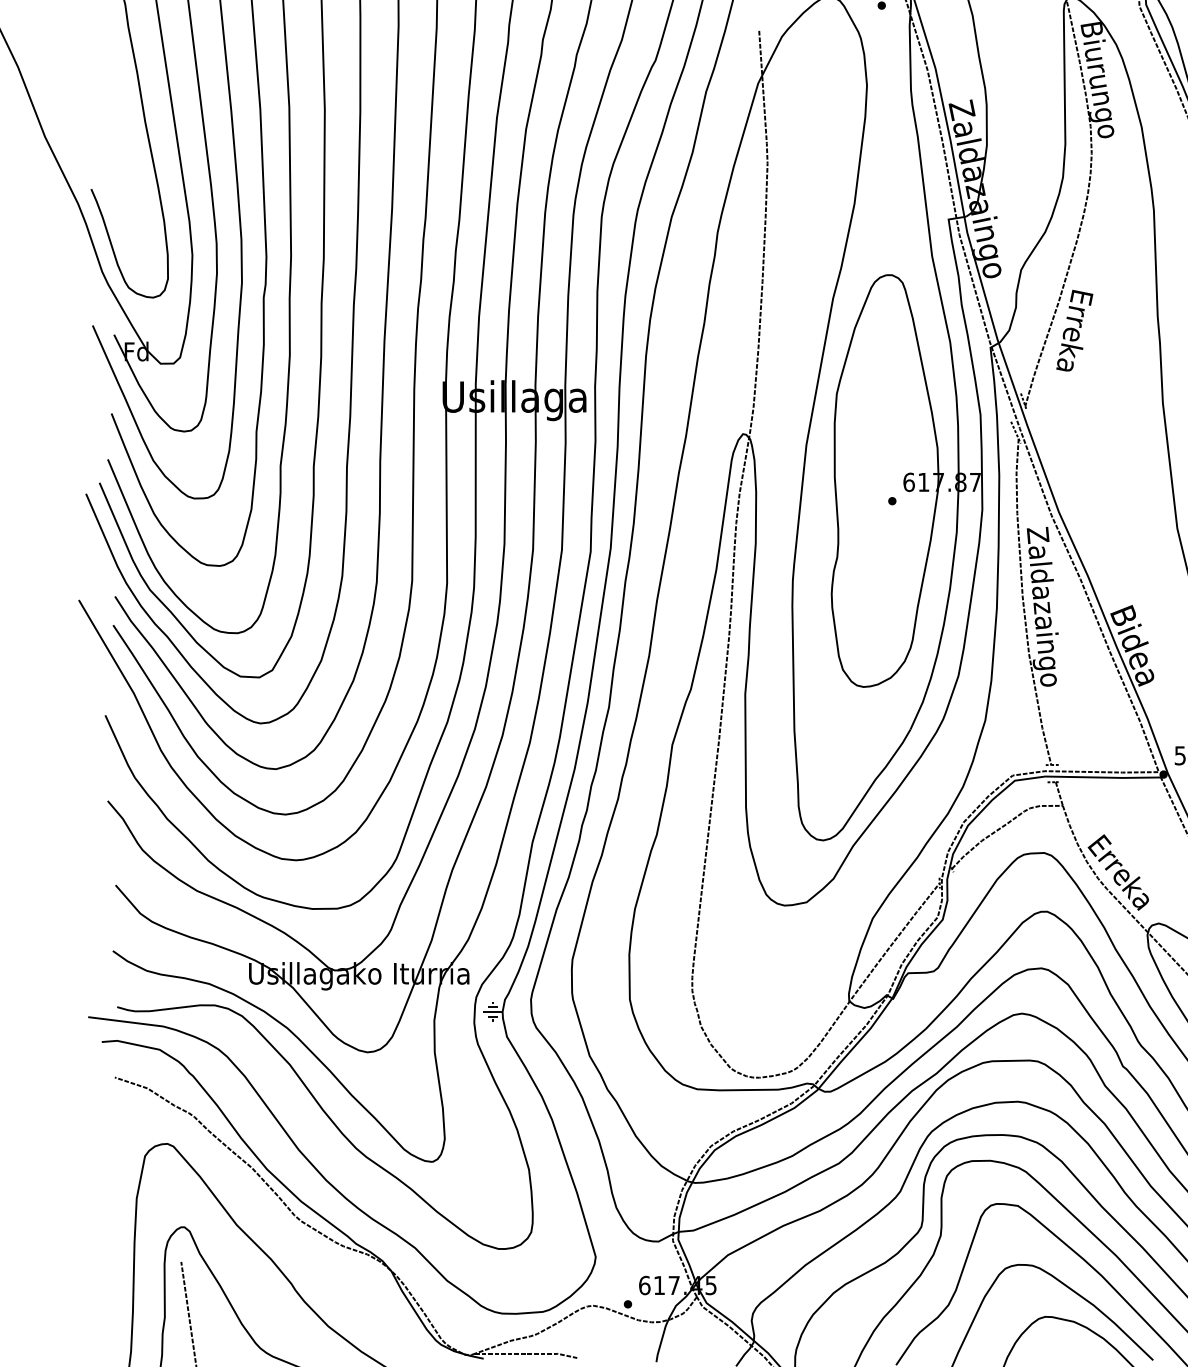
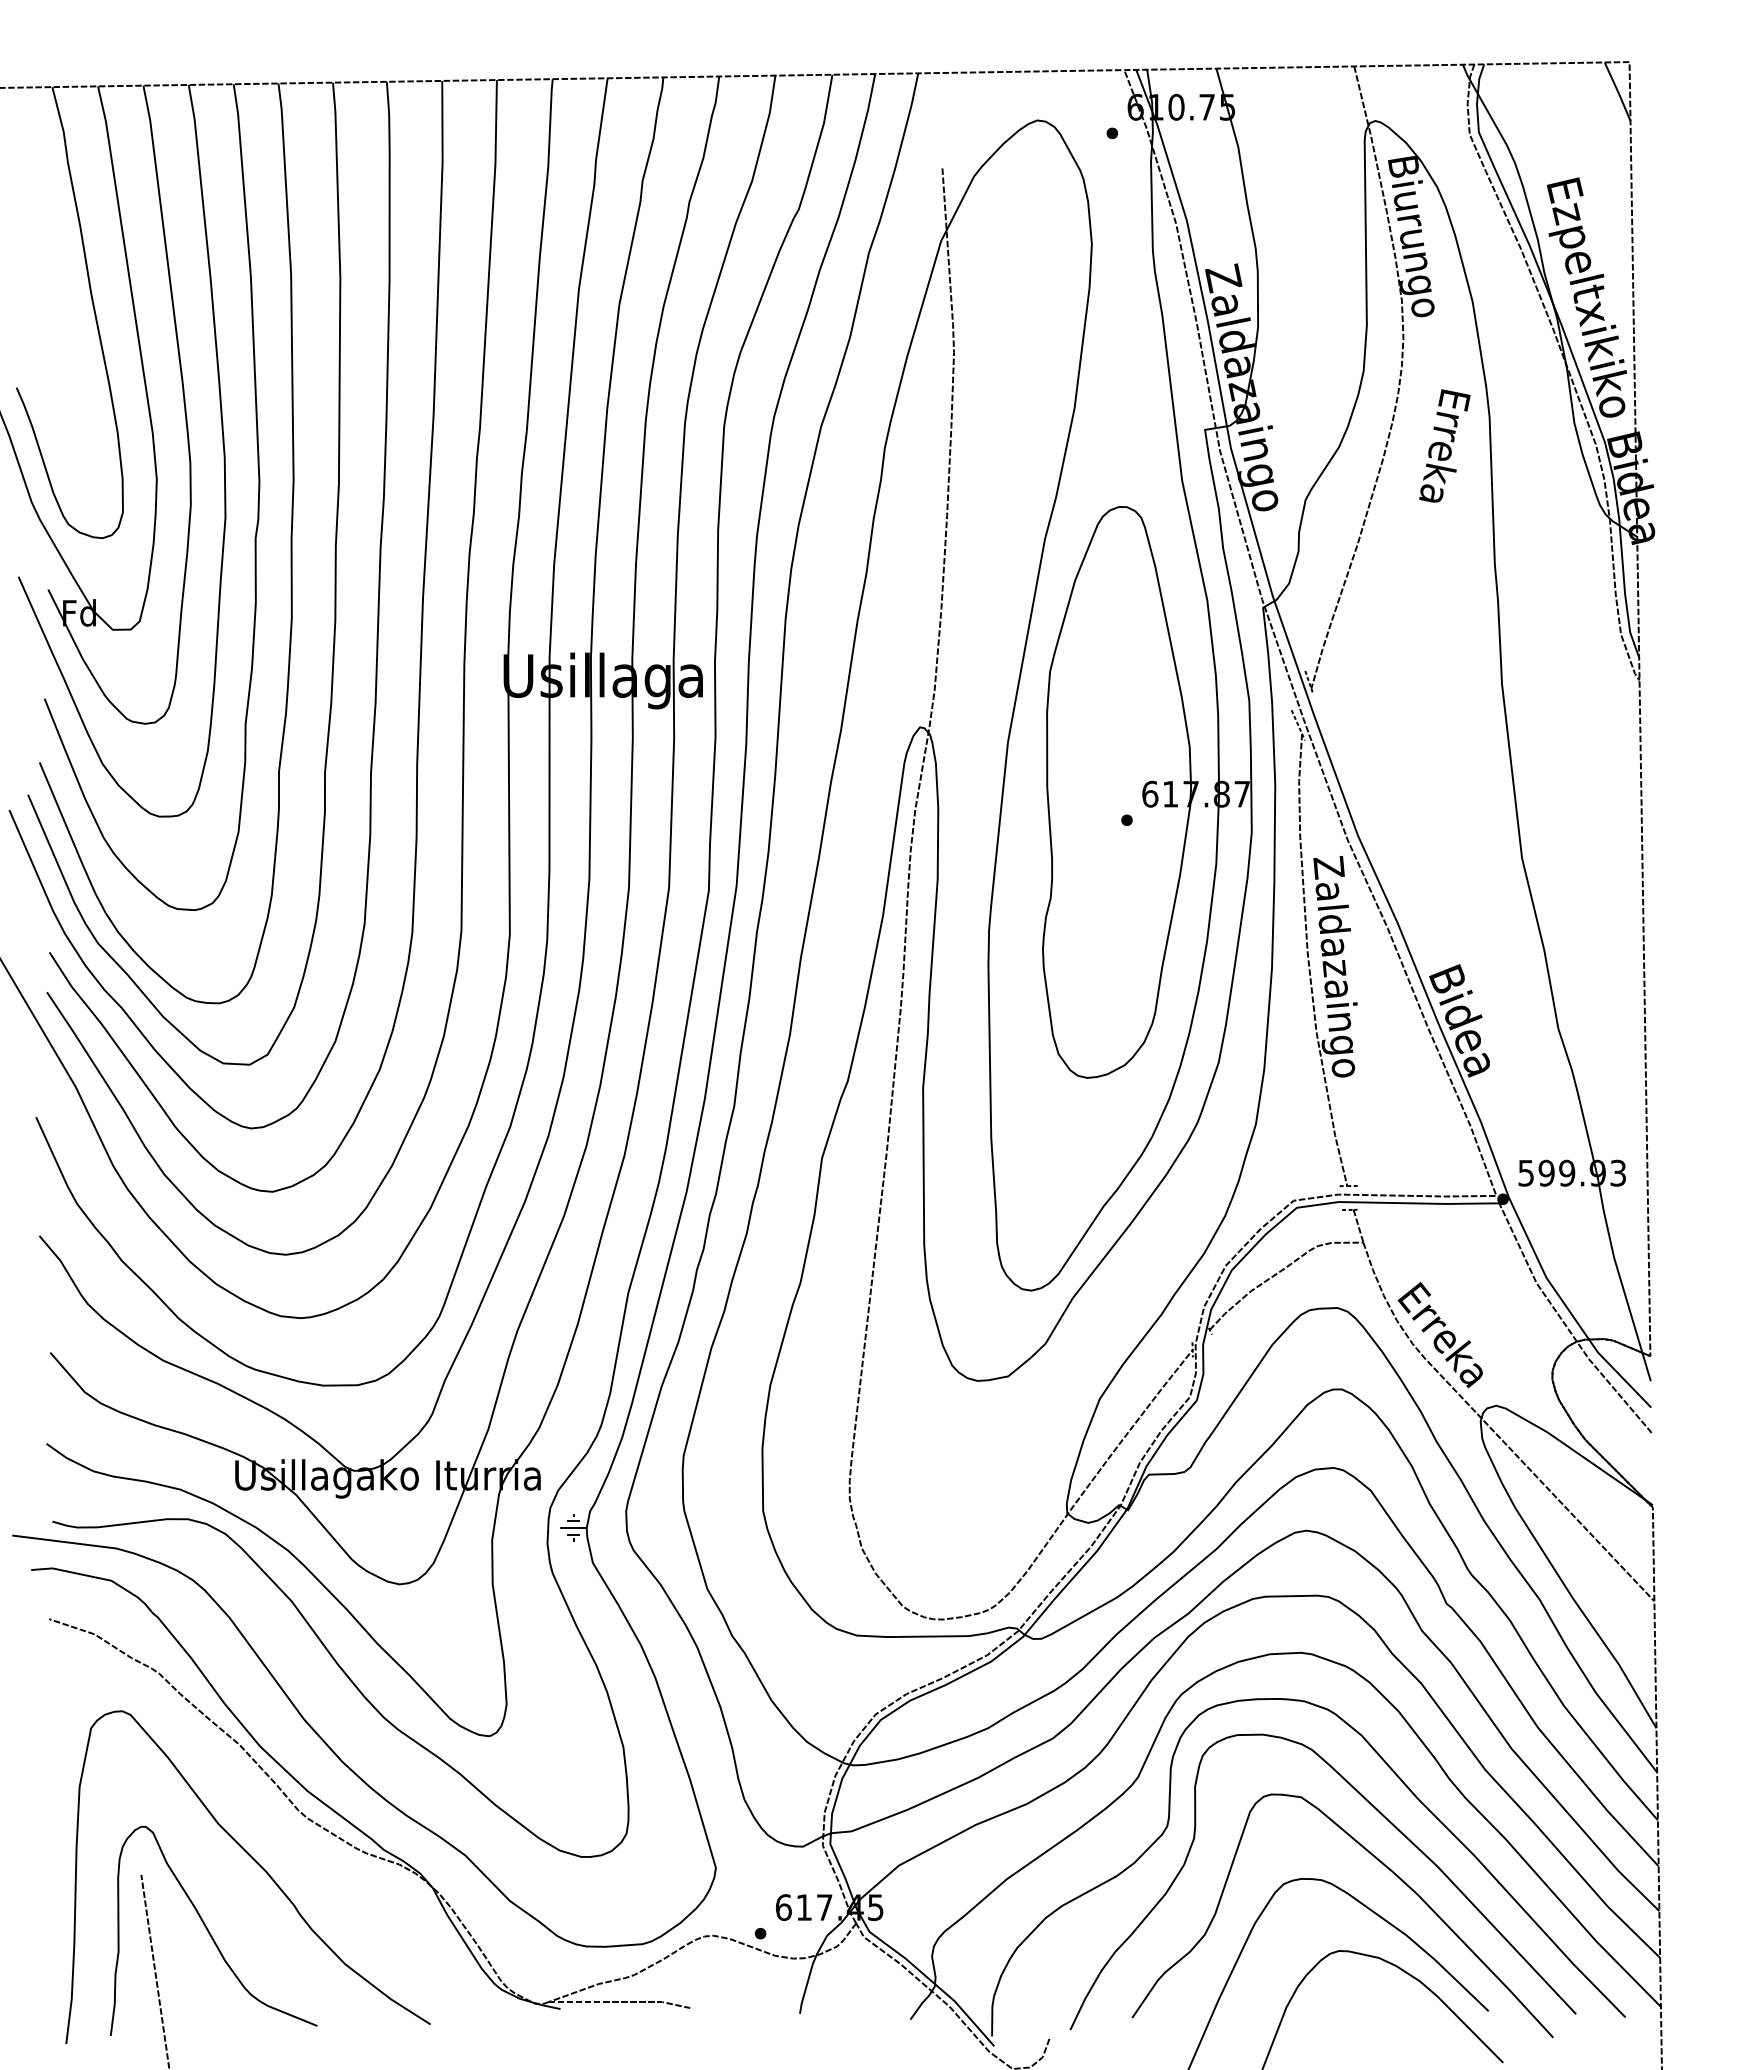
text: (1074, 330) -> (1444, 445), moved

